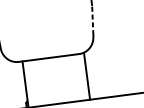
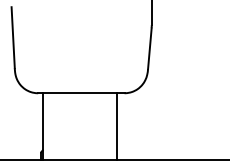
line: (92, 20) -> (149, 48), dashed -> solid
line: (87, 76) -> (116, 126), moved

